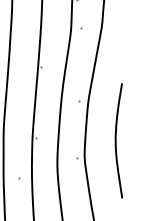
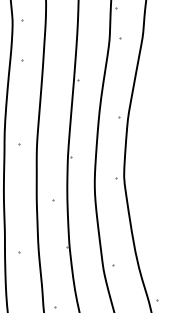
curve: (116, 140) -> (158, 159), removed

